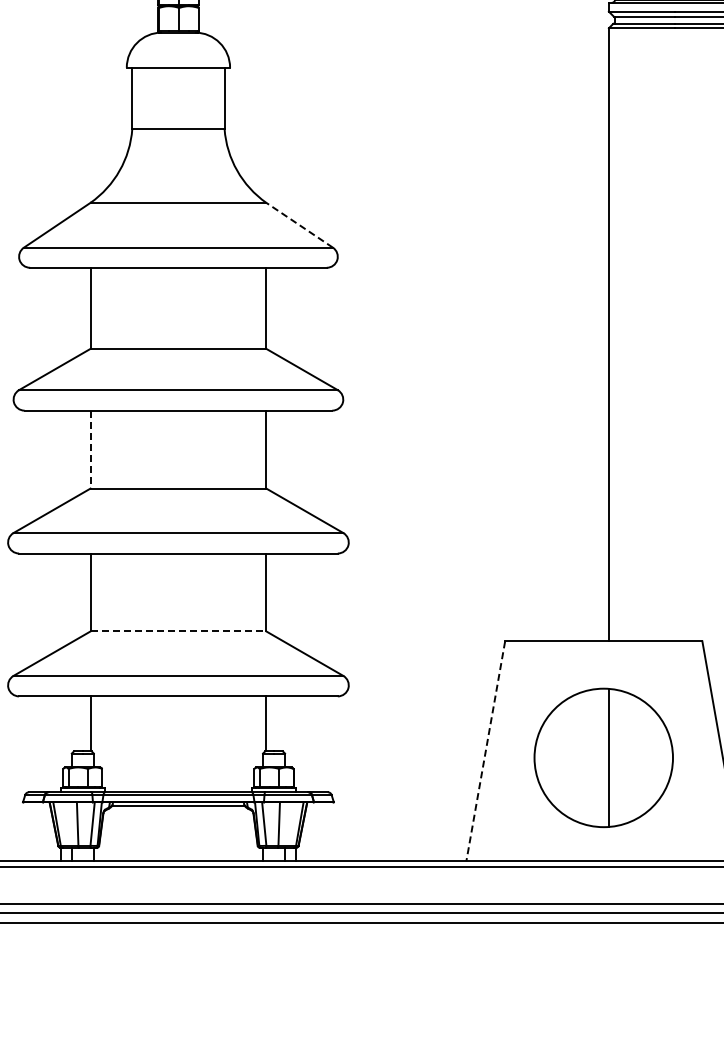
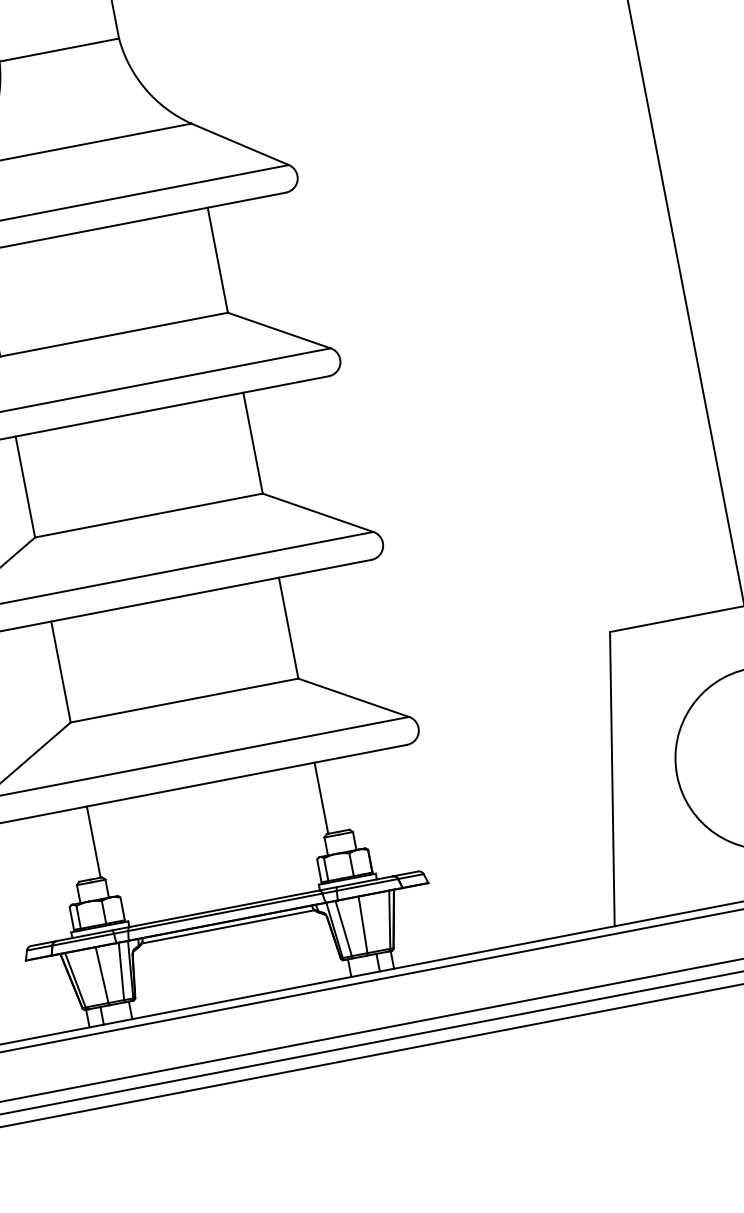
line: (299, 224) -> (239, 143), dashed -> solid
line: (90, 449) -> (25, 486), dashed -> solid
line: (178, 631) -> (184, 700), dashed -> solid
line: (485, 751) -> (612, 779), dashed -> solid

